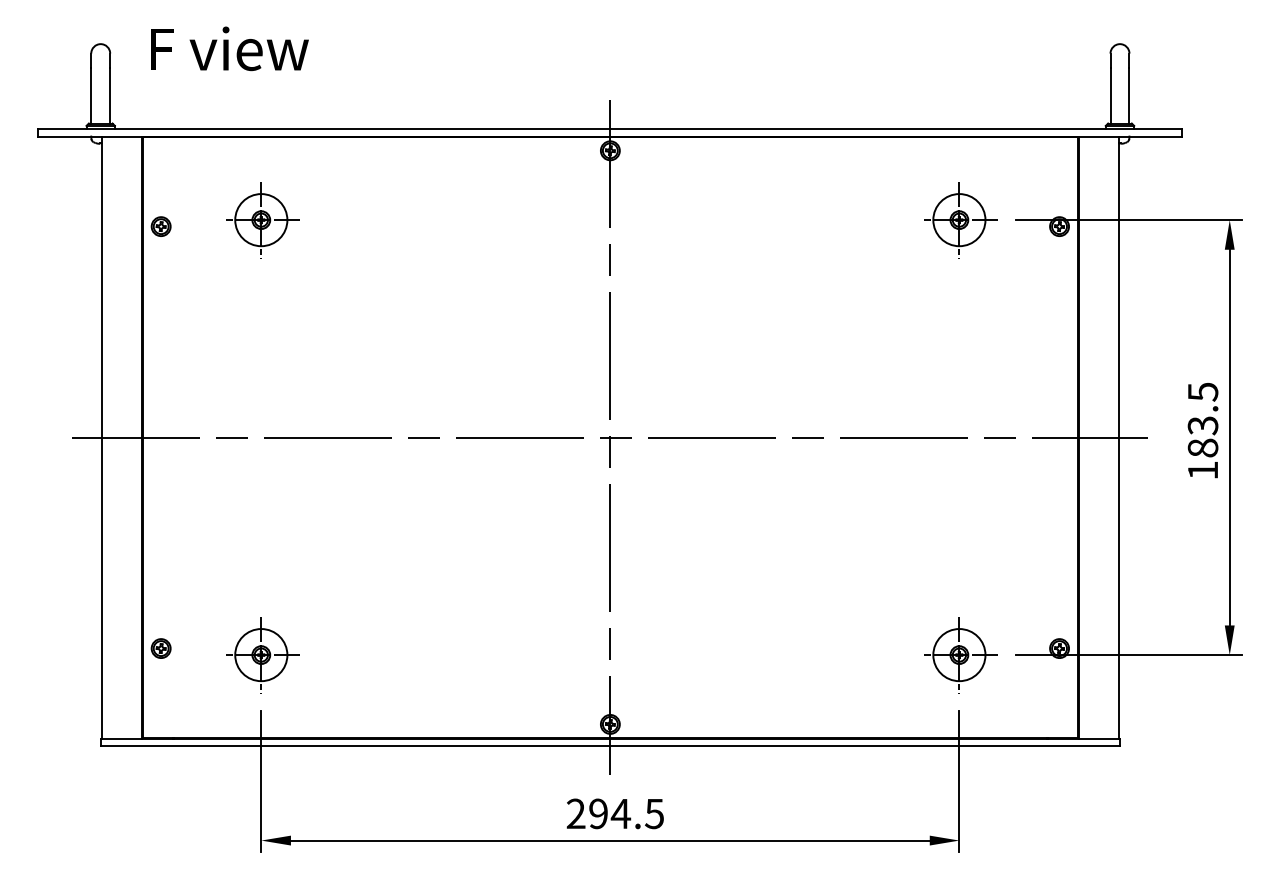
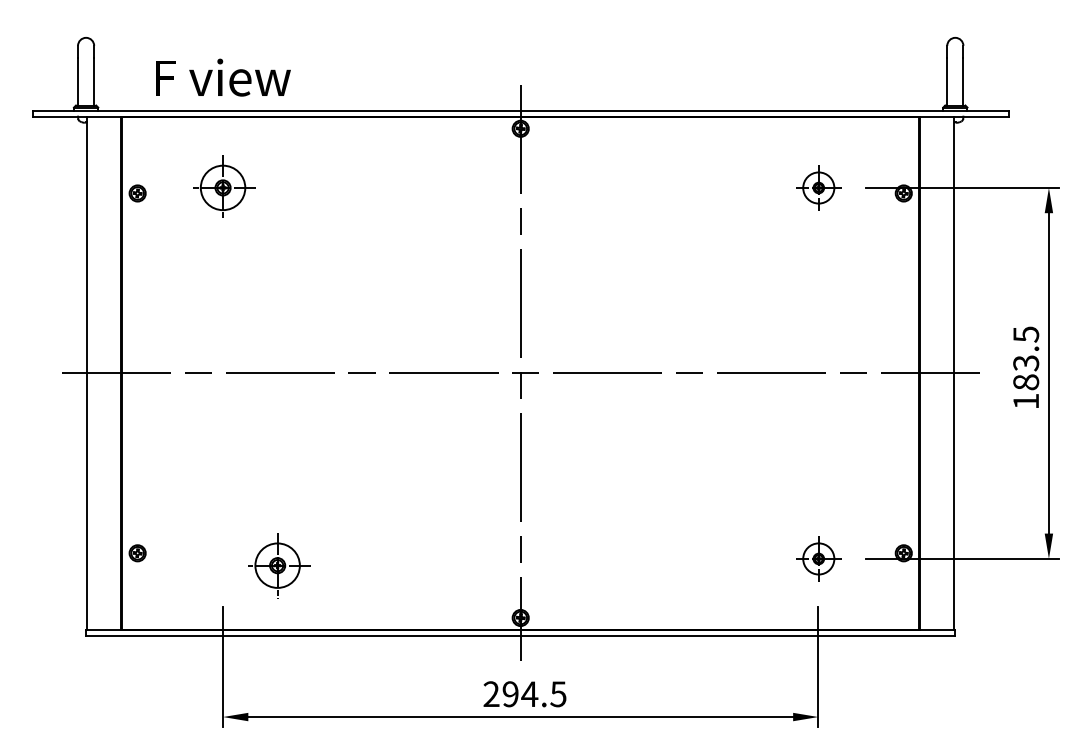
text: (229, 48) -> (223, 77), moved
part: (960, 220) -> (819, 188), size x0.7
part: (262, 655) -> (278, 566), moved
part: (960, 655) -> (819, 559), size x0.7

